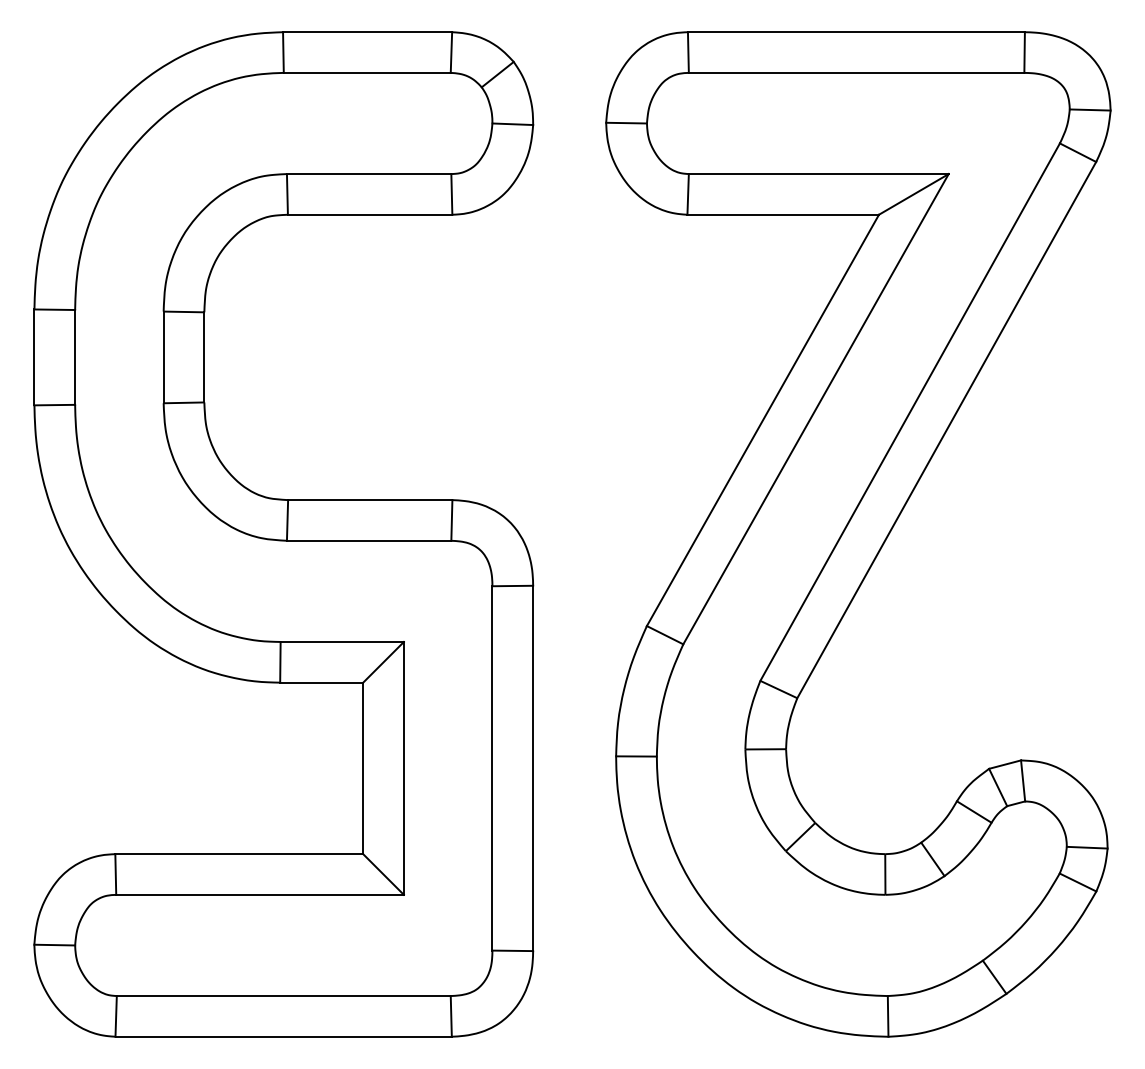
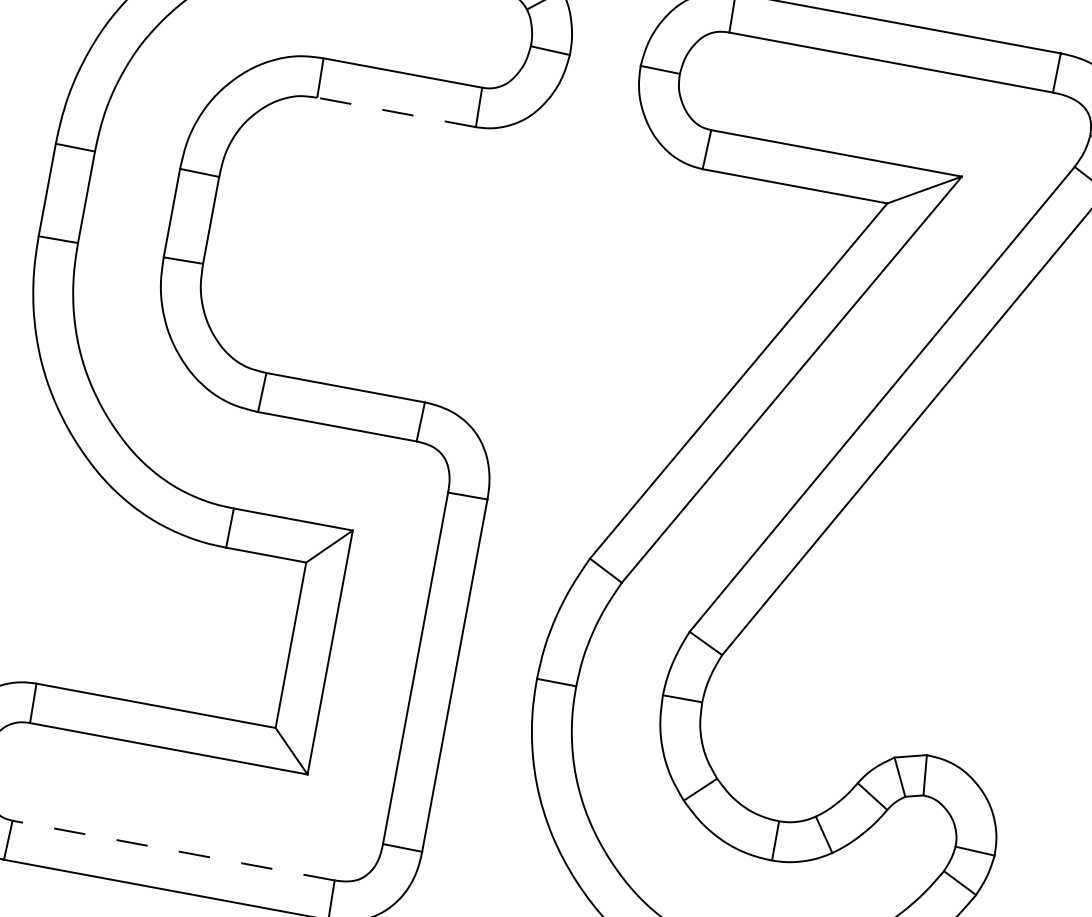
line: (369, 214) -> (396, 112), solid -> dashed
line: (283, 996) -> (173, 850), solid -> dashed

